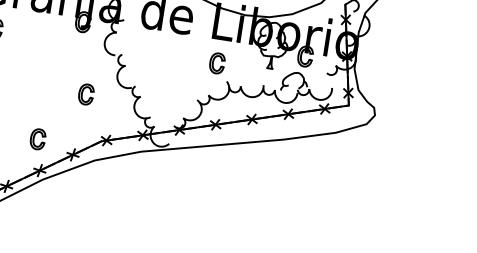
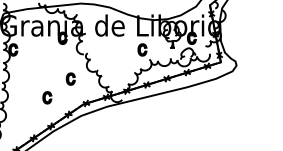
part: (38, 138) -> (47, 97), moved

